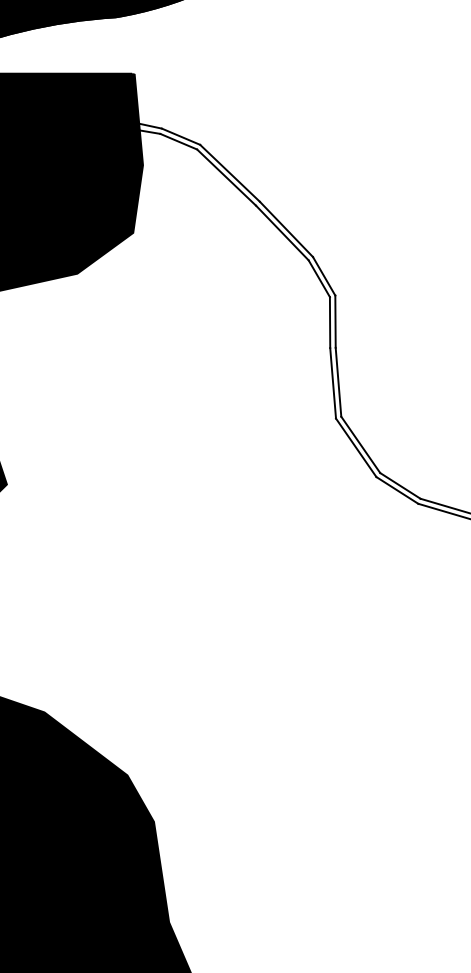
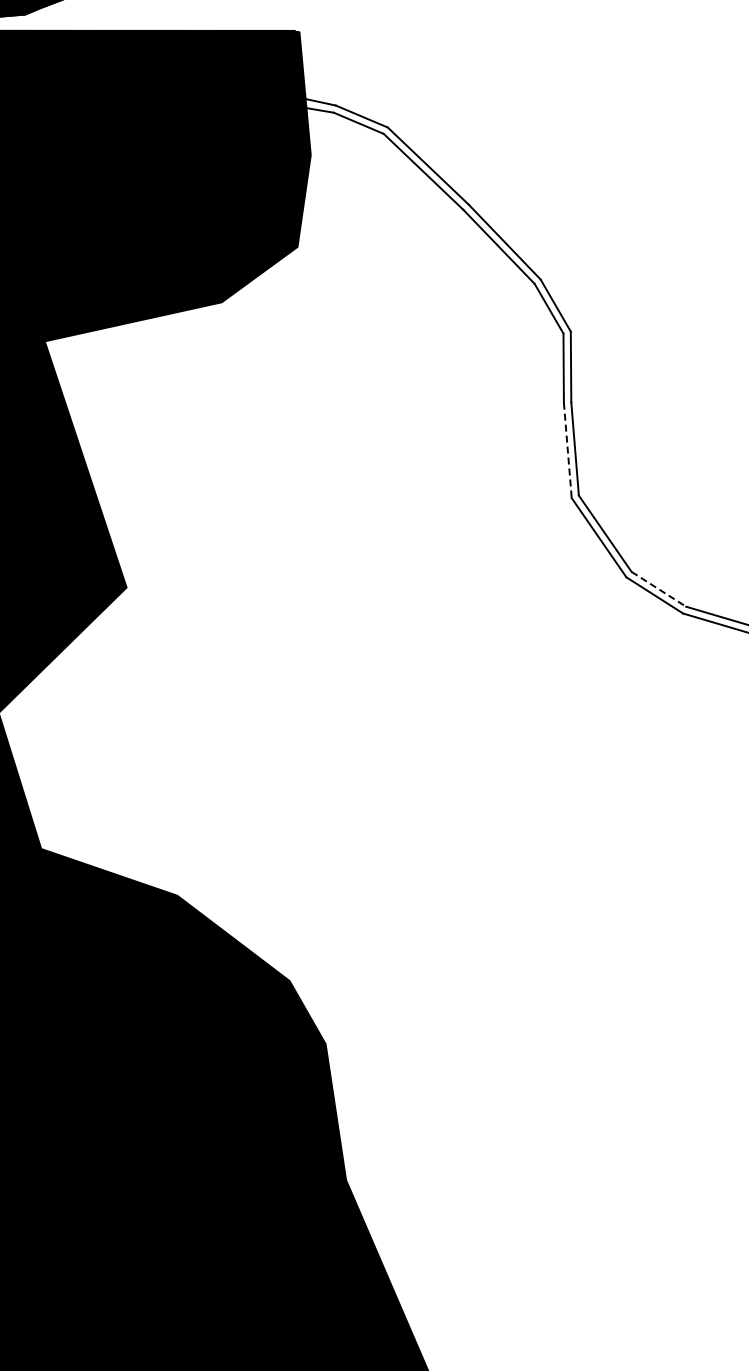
line: (332, 383) -> (567, 450), solid -> dashed
line: (400, 486) -> (659, 589), solid -> dashed

